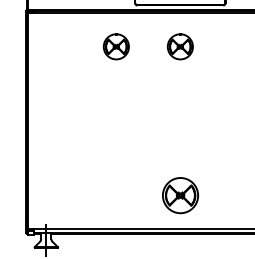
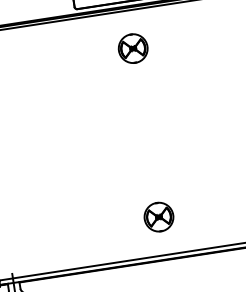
part: (115, 46) -> (59, 59), removed
part: (179, 195) -> (157, 217), size x0.71

